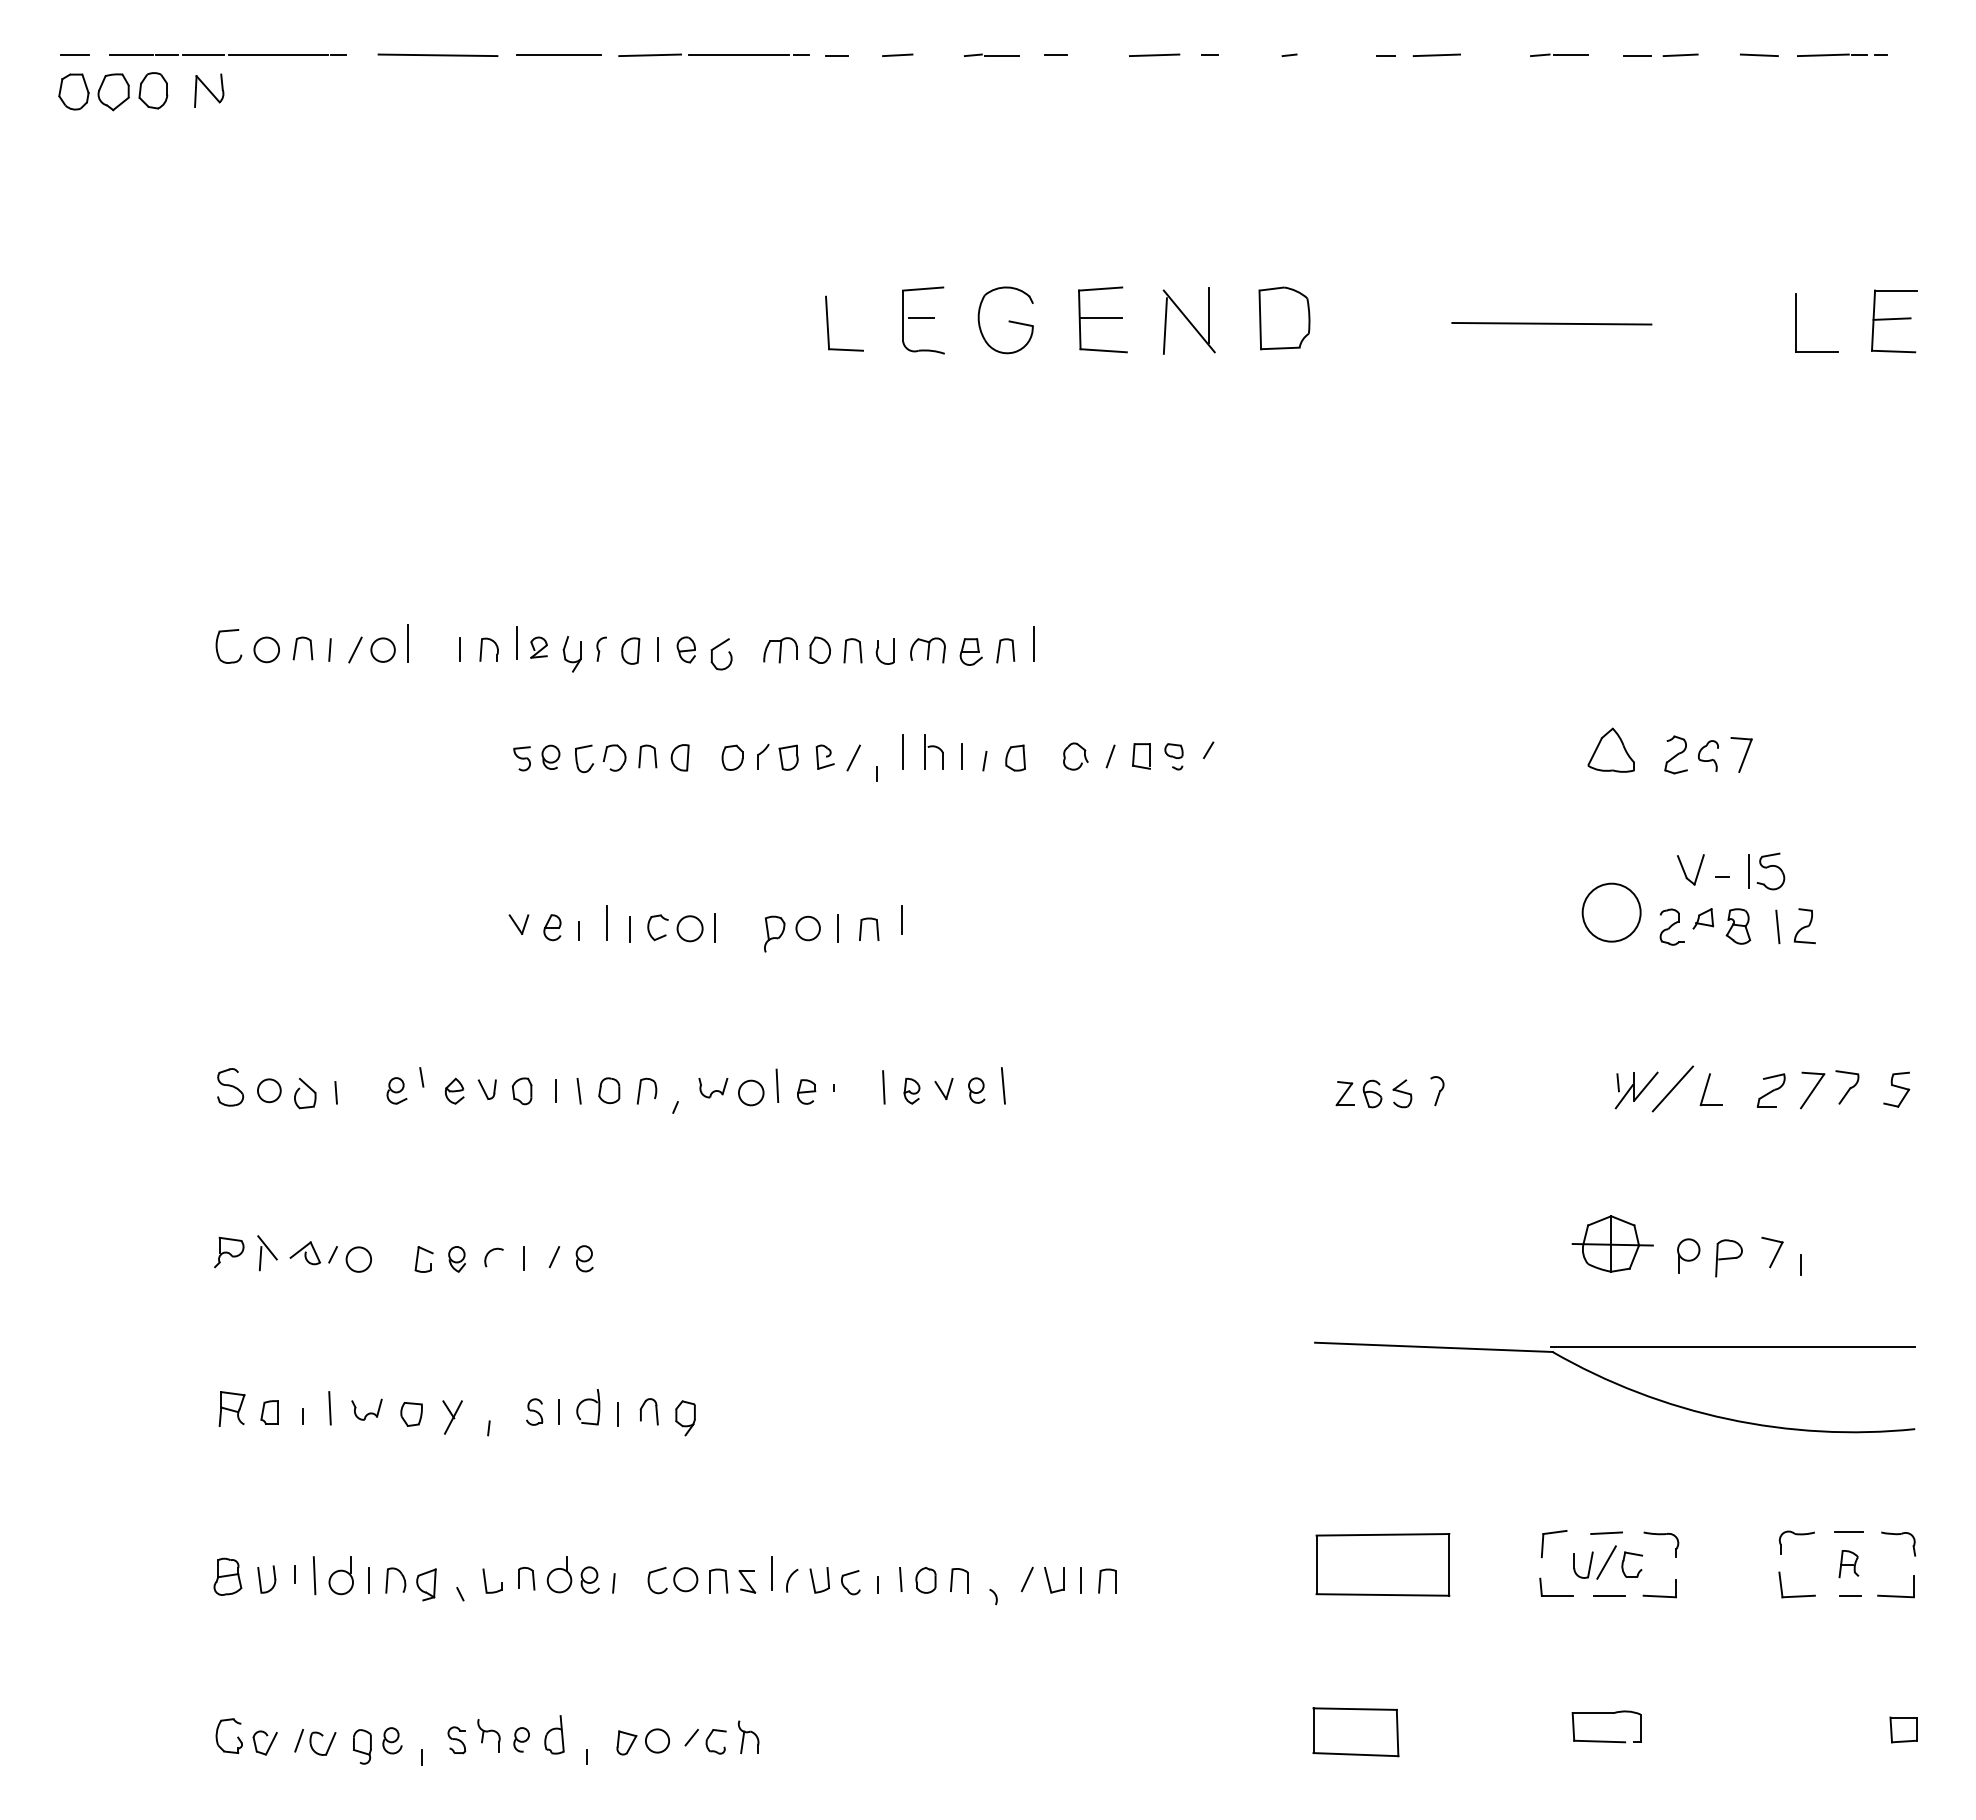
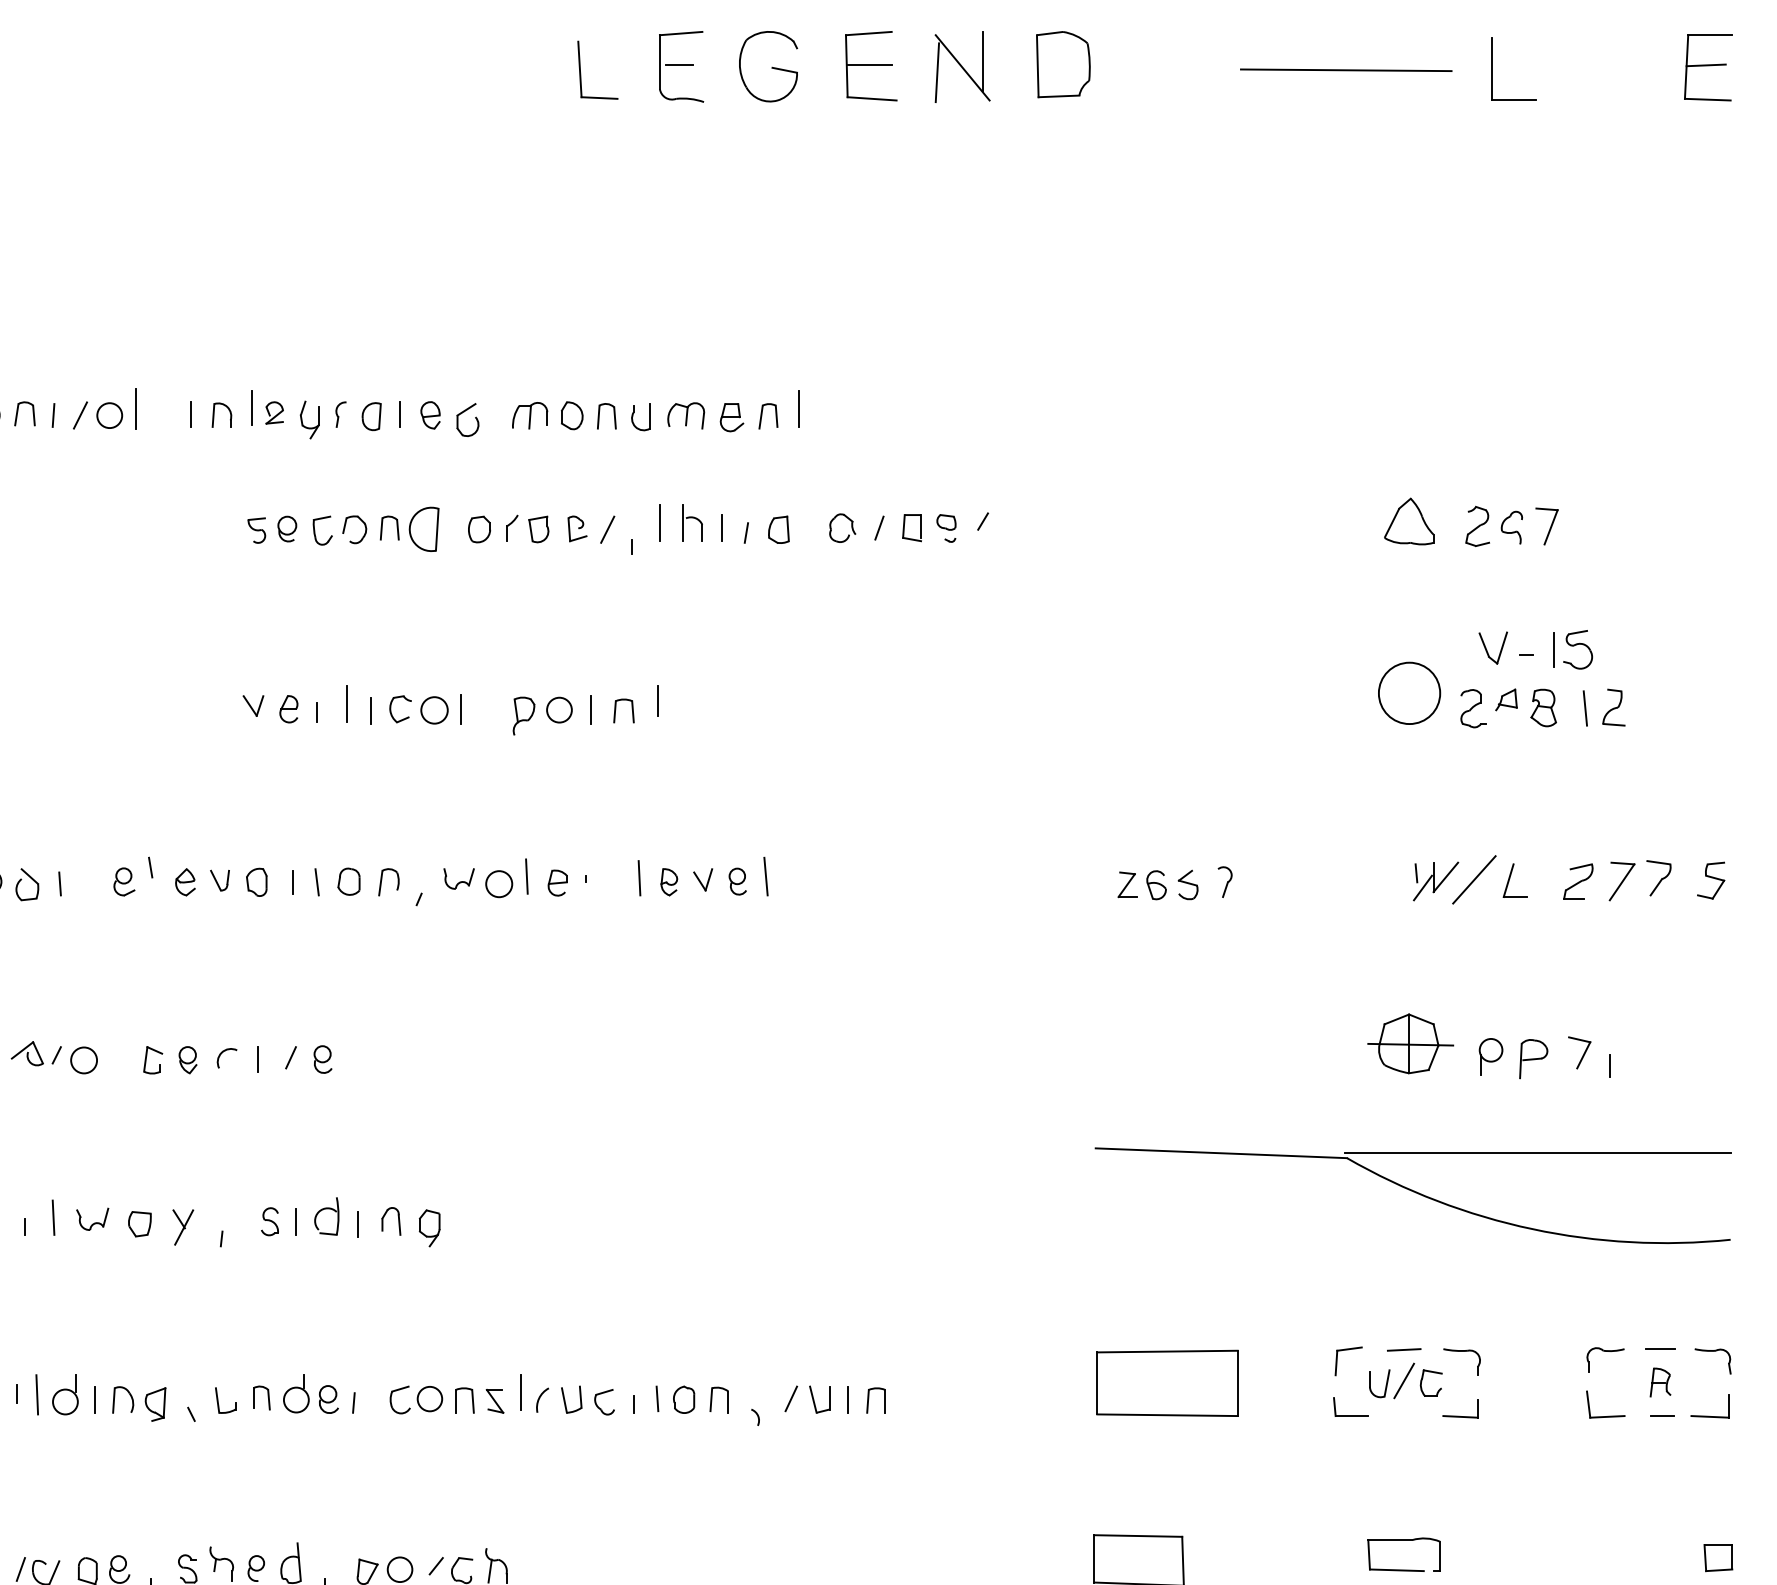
part: (1796, 322) -> (1491, 68), moved
part: (679, 757) -> (423, 529), size x1.6
line: (1609, 1595) -> (1407, 1415), removed

